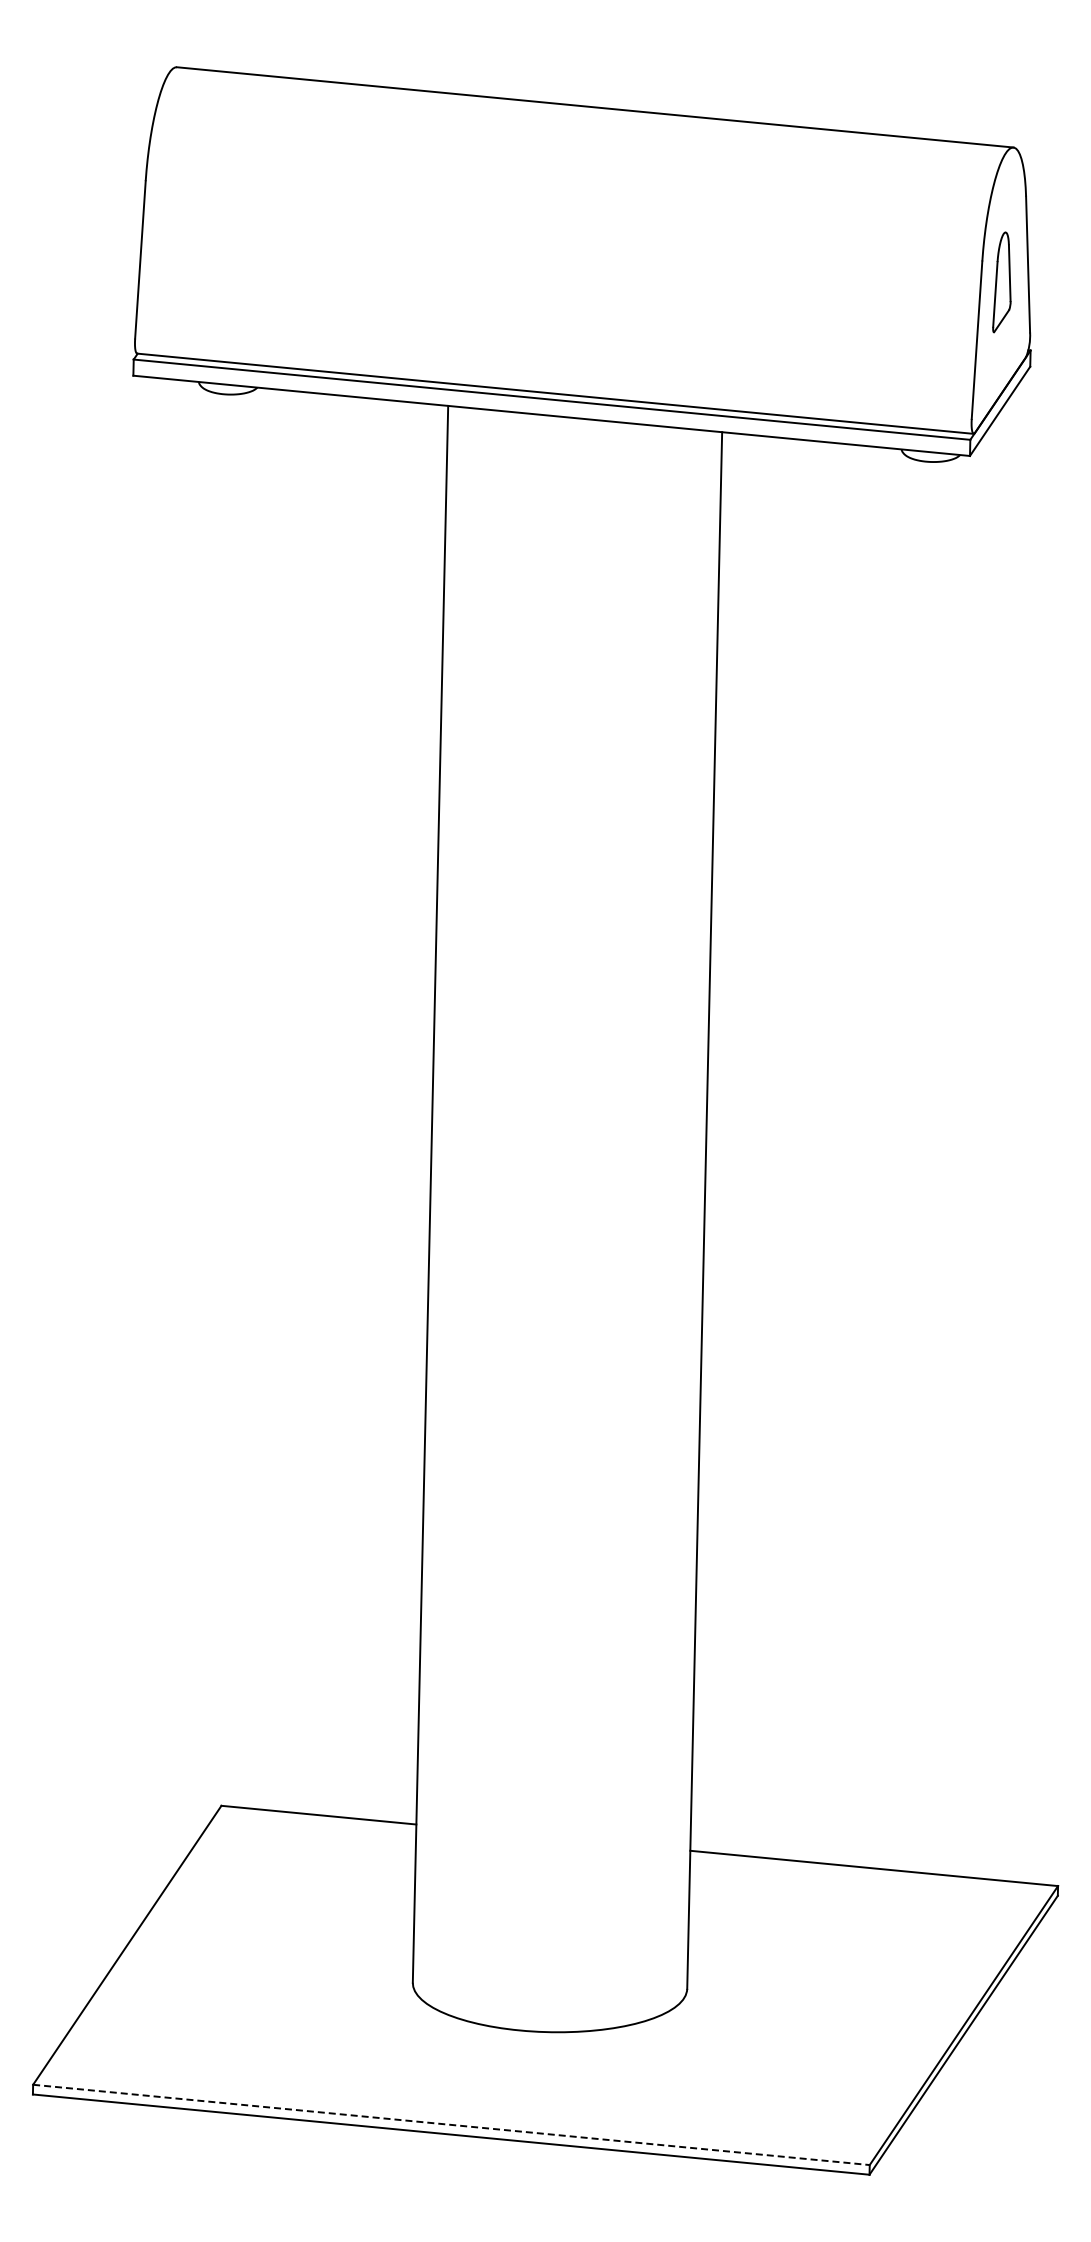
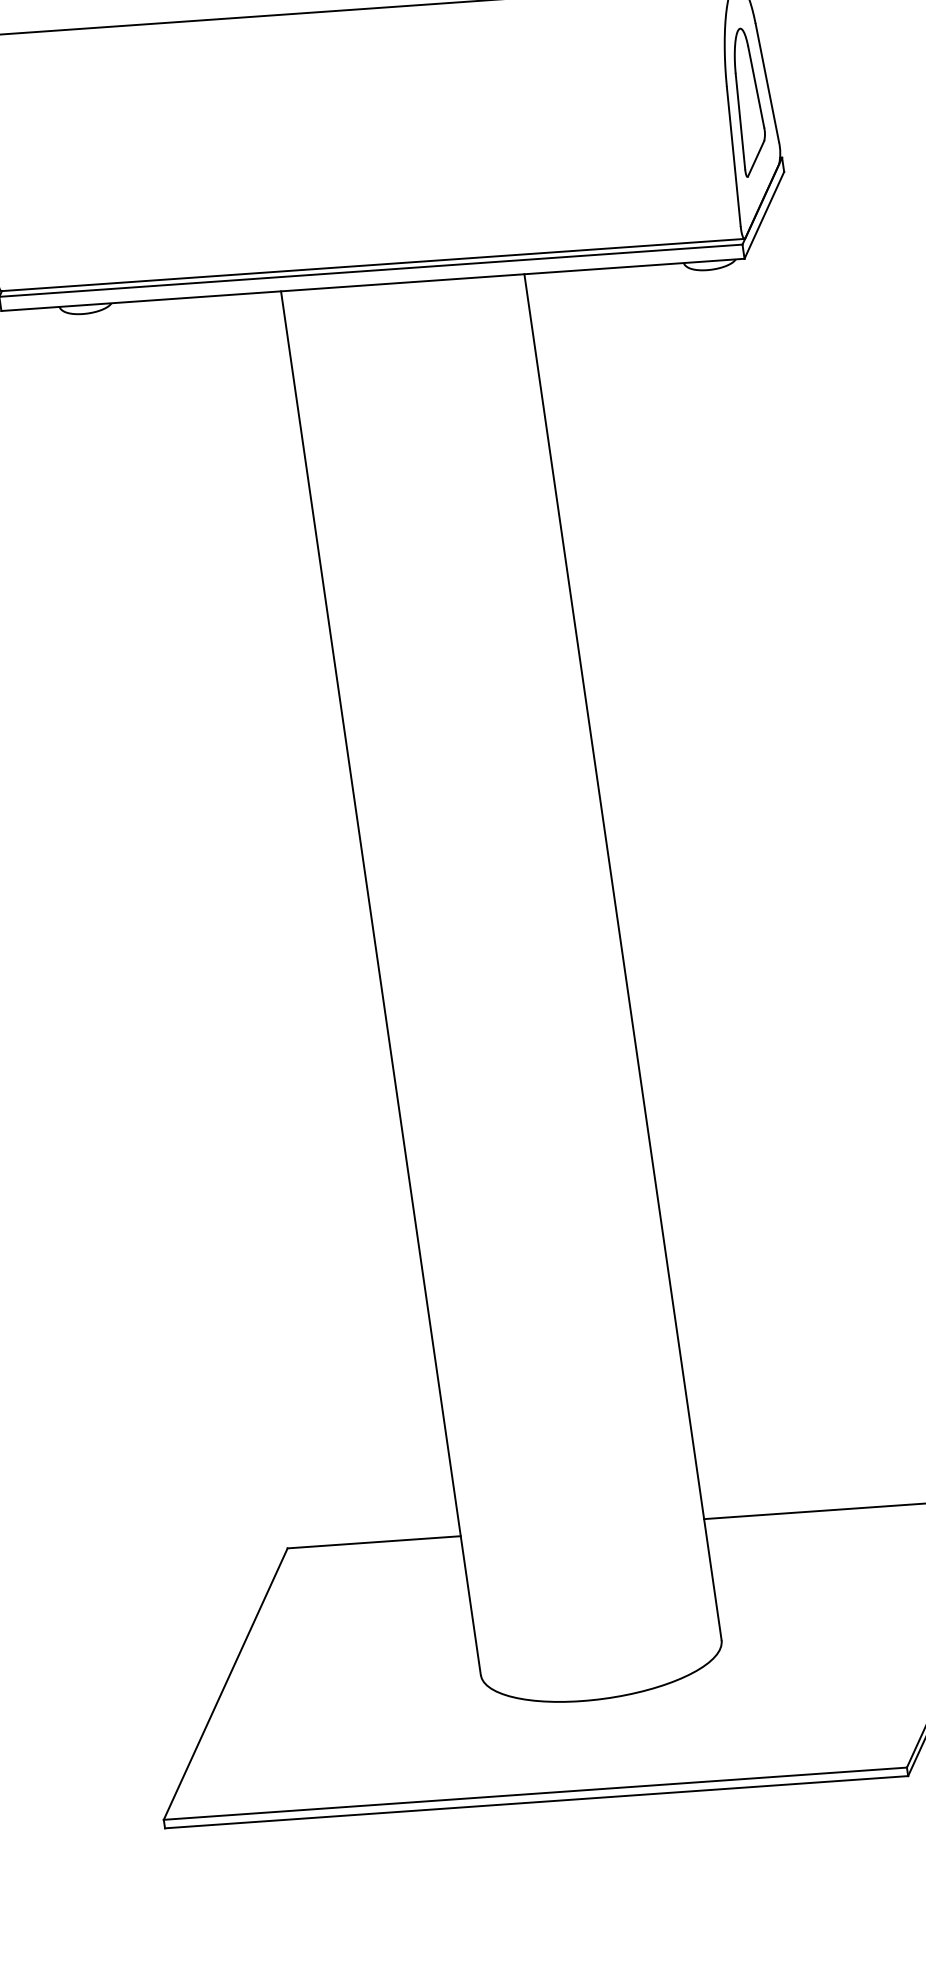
part: (1001, 282) -> (746, 102), size x1.67
line: (451, 2124) -> (535, 1793), dashed -> solid

